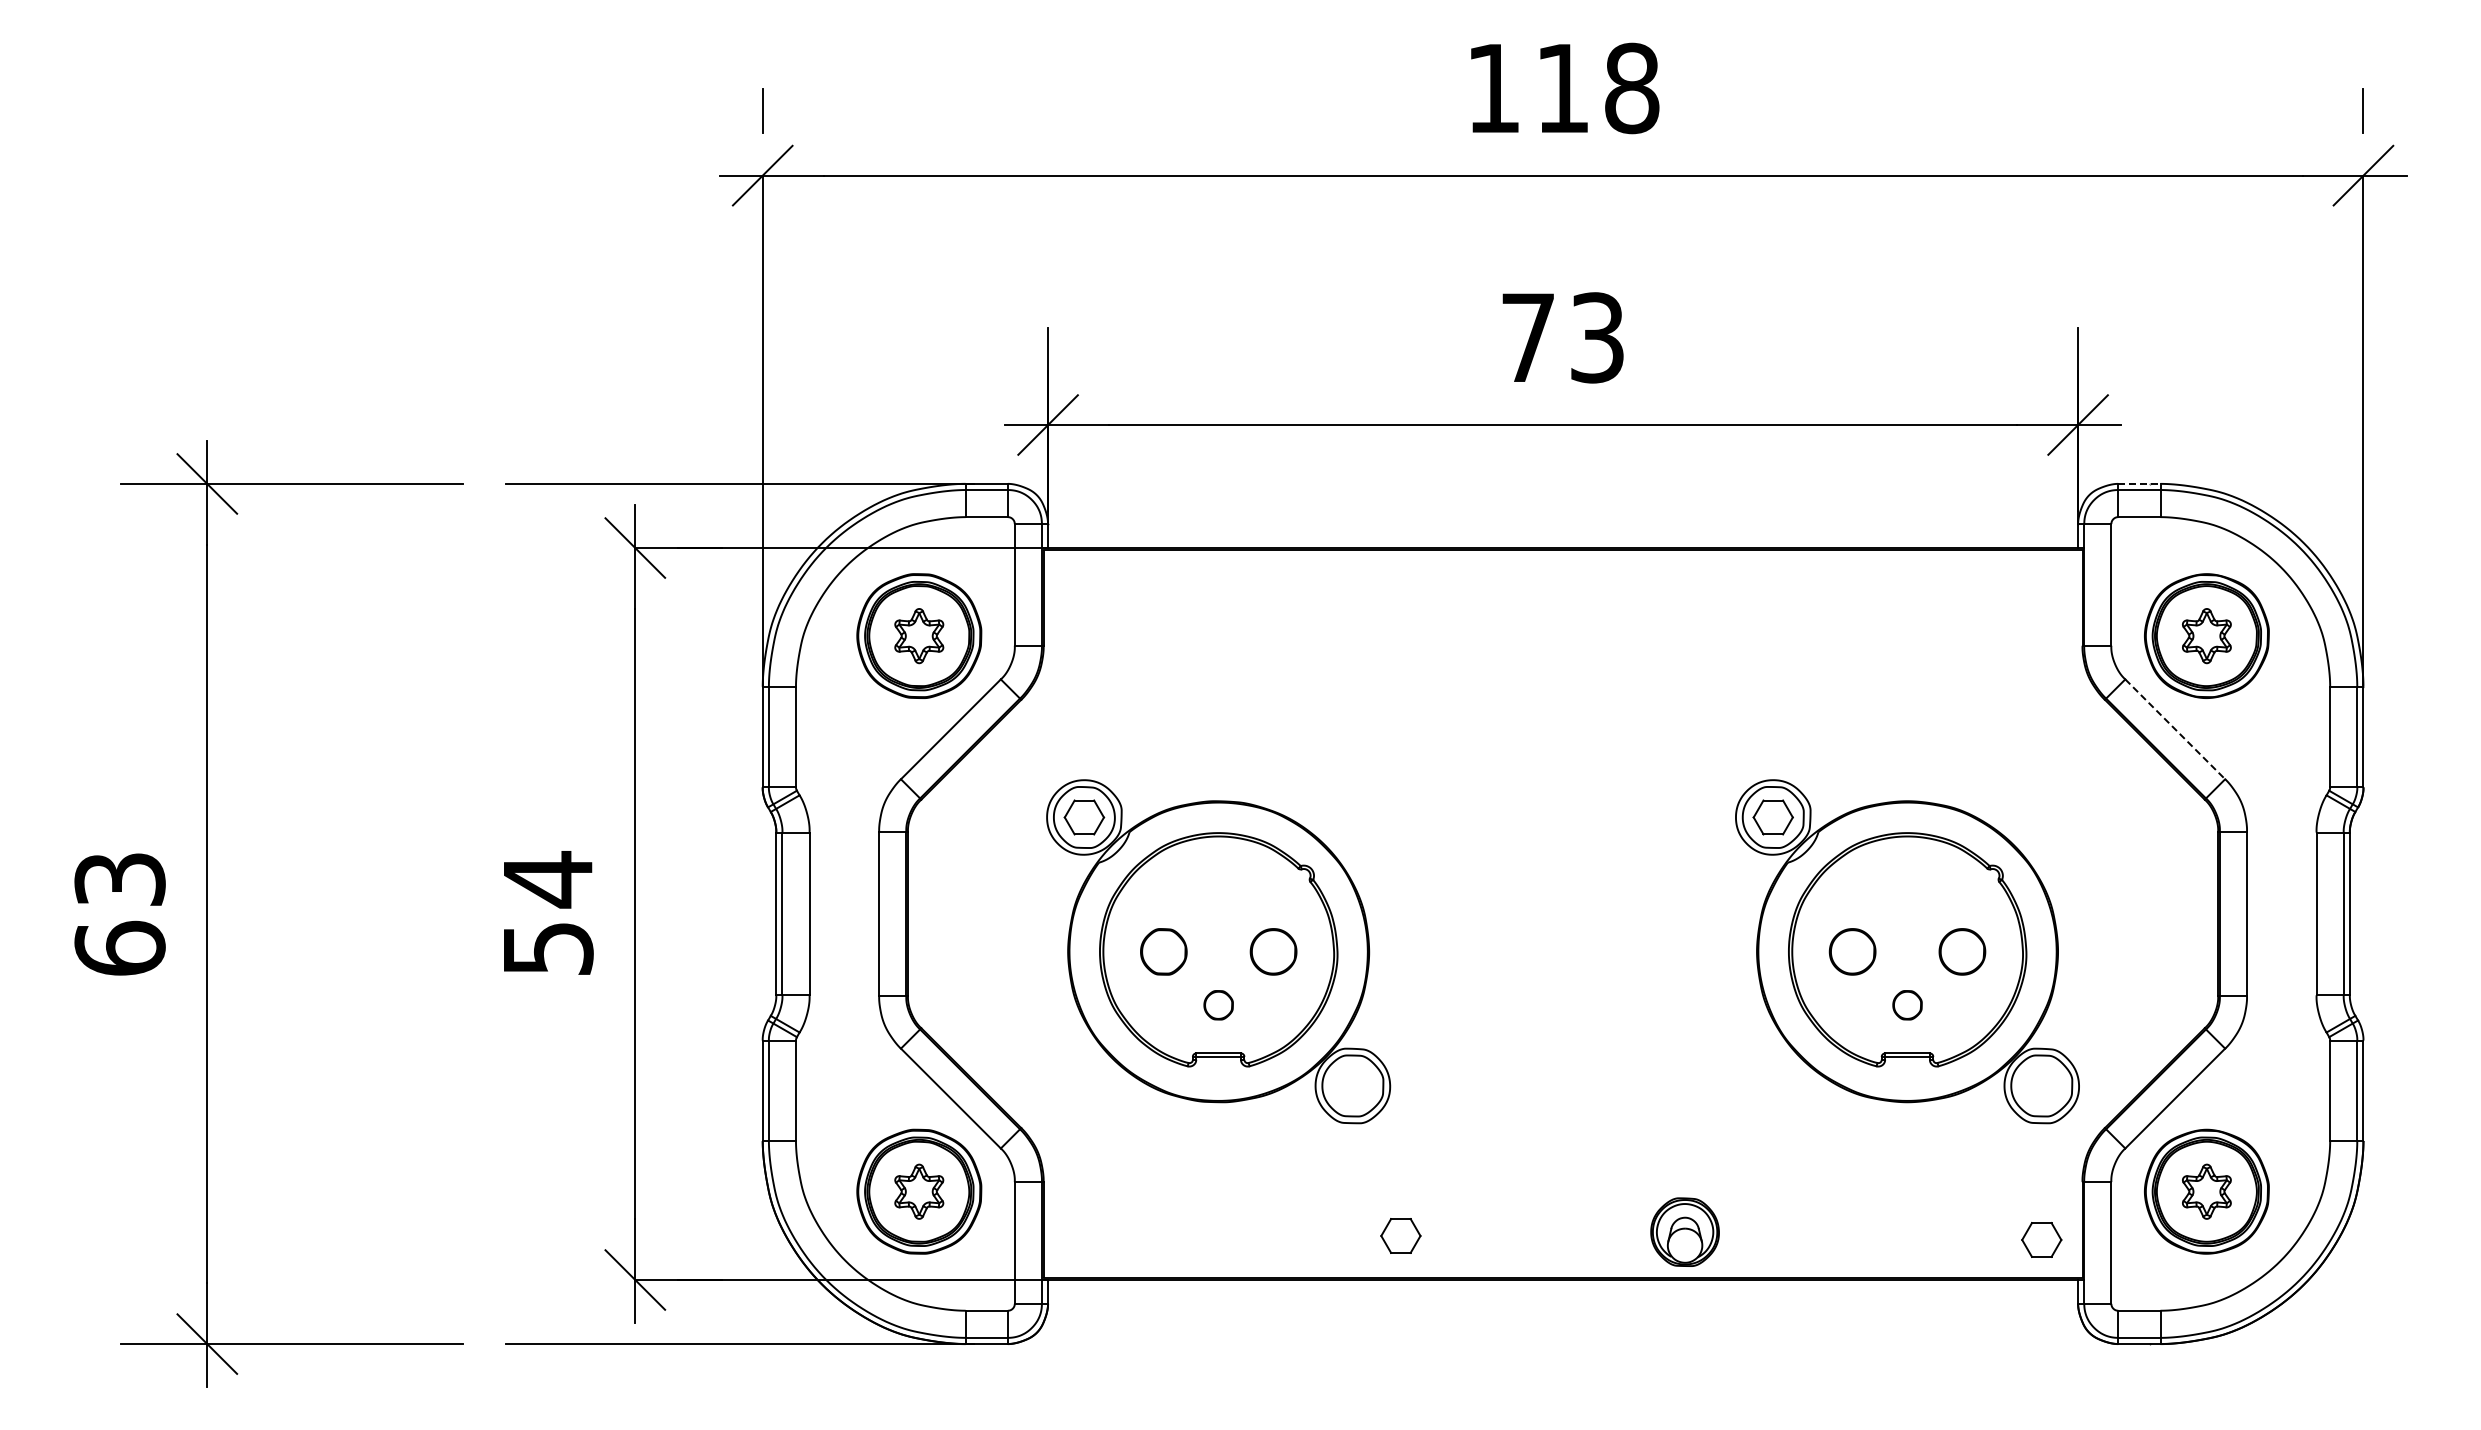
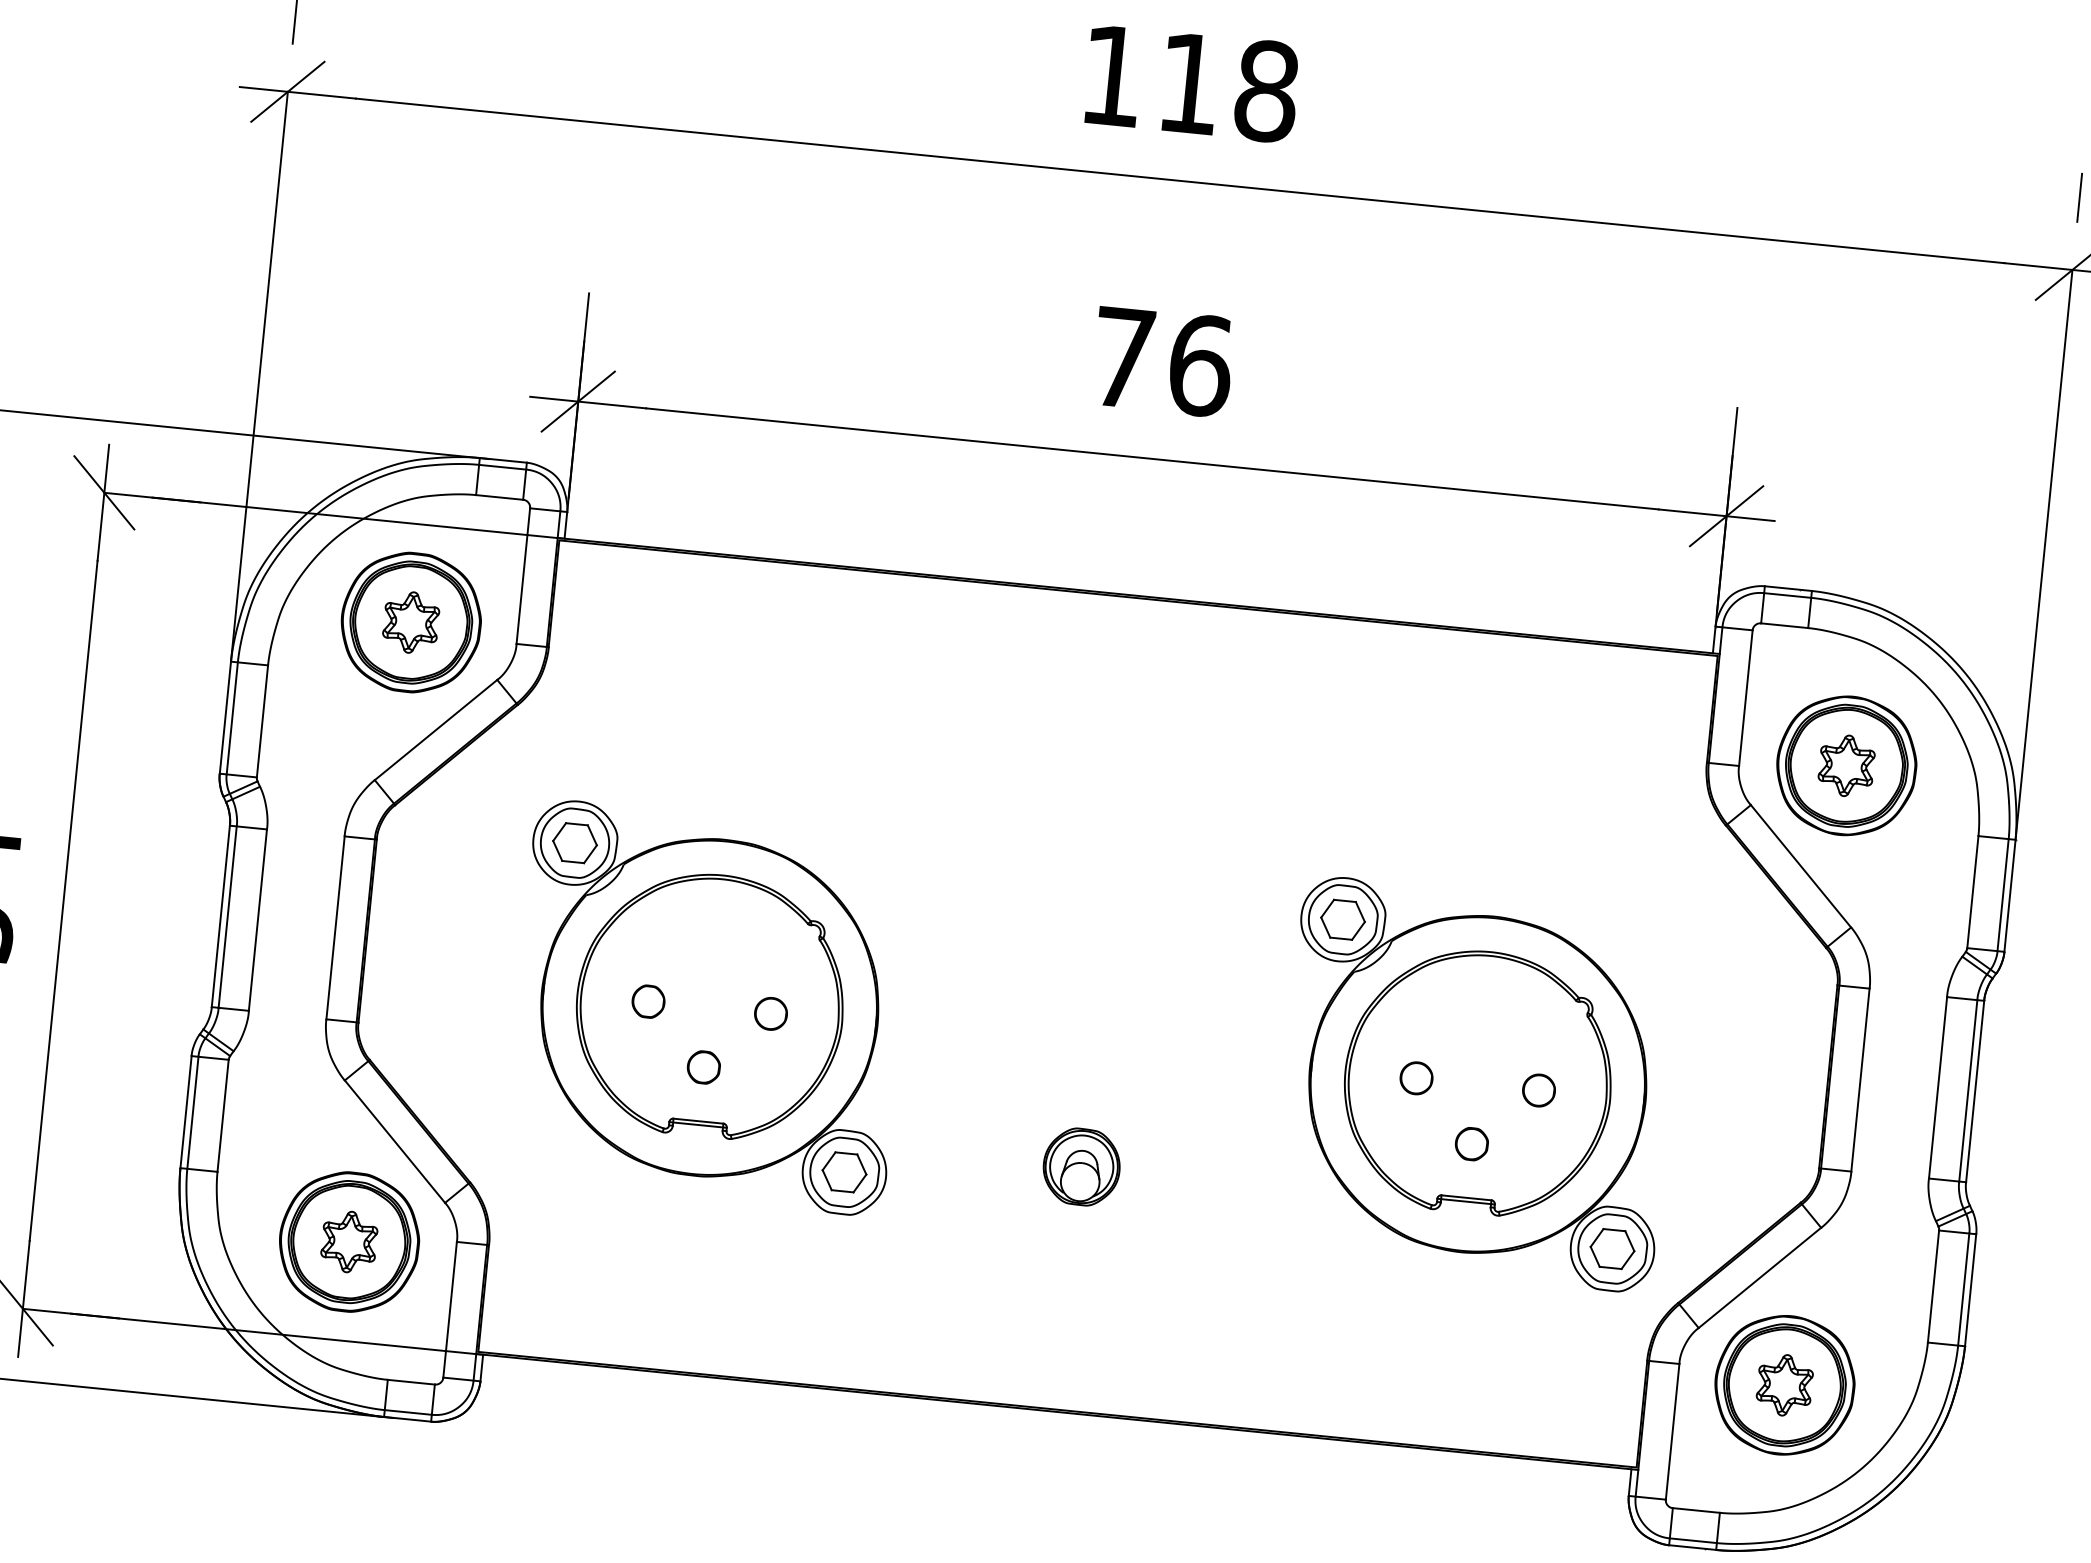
text: (1597, 337) -> (1200, 365), 73 -> 76
line: (2139, 483) -> (1788, 588), dashed -> solid
line: (2175, 729) -> (1801, 866), dashed -> solid
part: (1163, 951) -> (648, 1001), size x0.62
part: (1273, 951) -> (770, 1013), size x0.62
part: (1852, 951) -> (1416, 1078), size x0.62
part: (1962, 951) -> (1539, 1090), size x0.62
part: (1684, 1231) -> (1081, 1166), moved
part: (1400, 1235) -> (844, 1171), moved
part: (2041, 1239) -> (1612, 1248), moved

